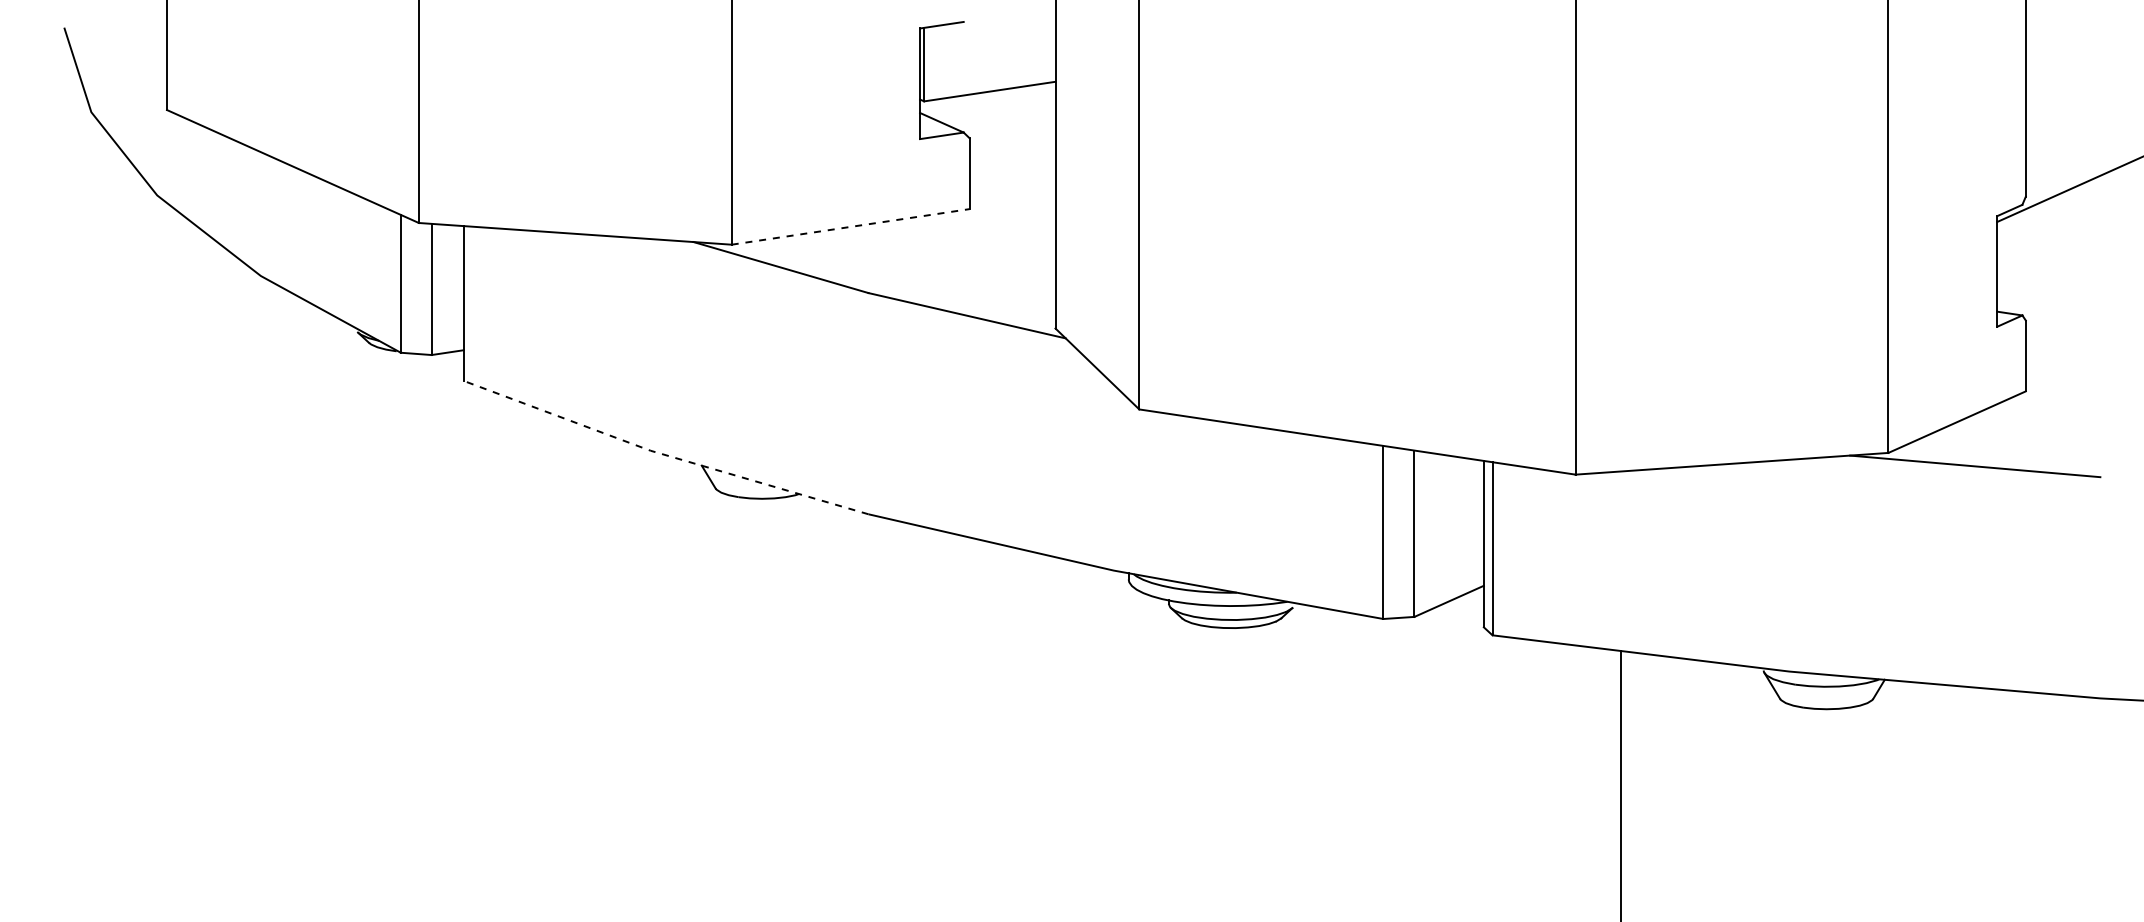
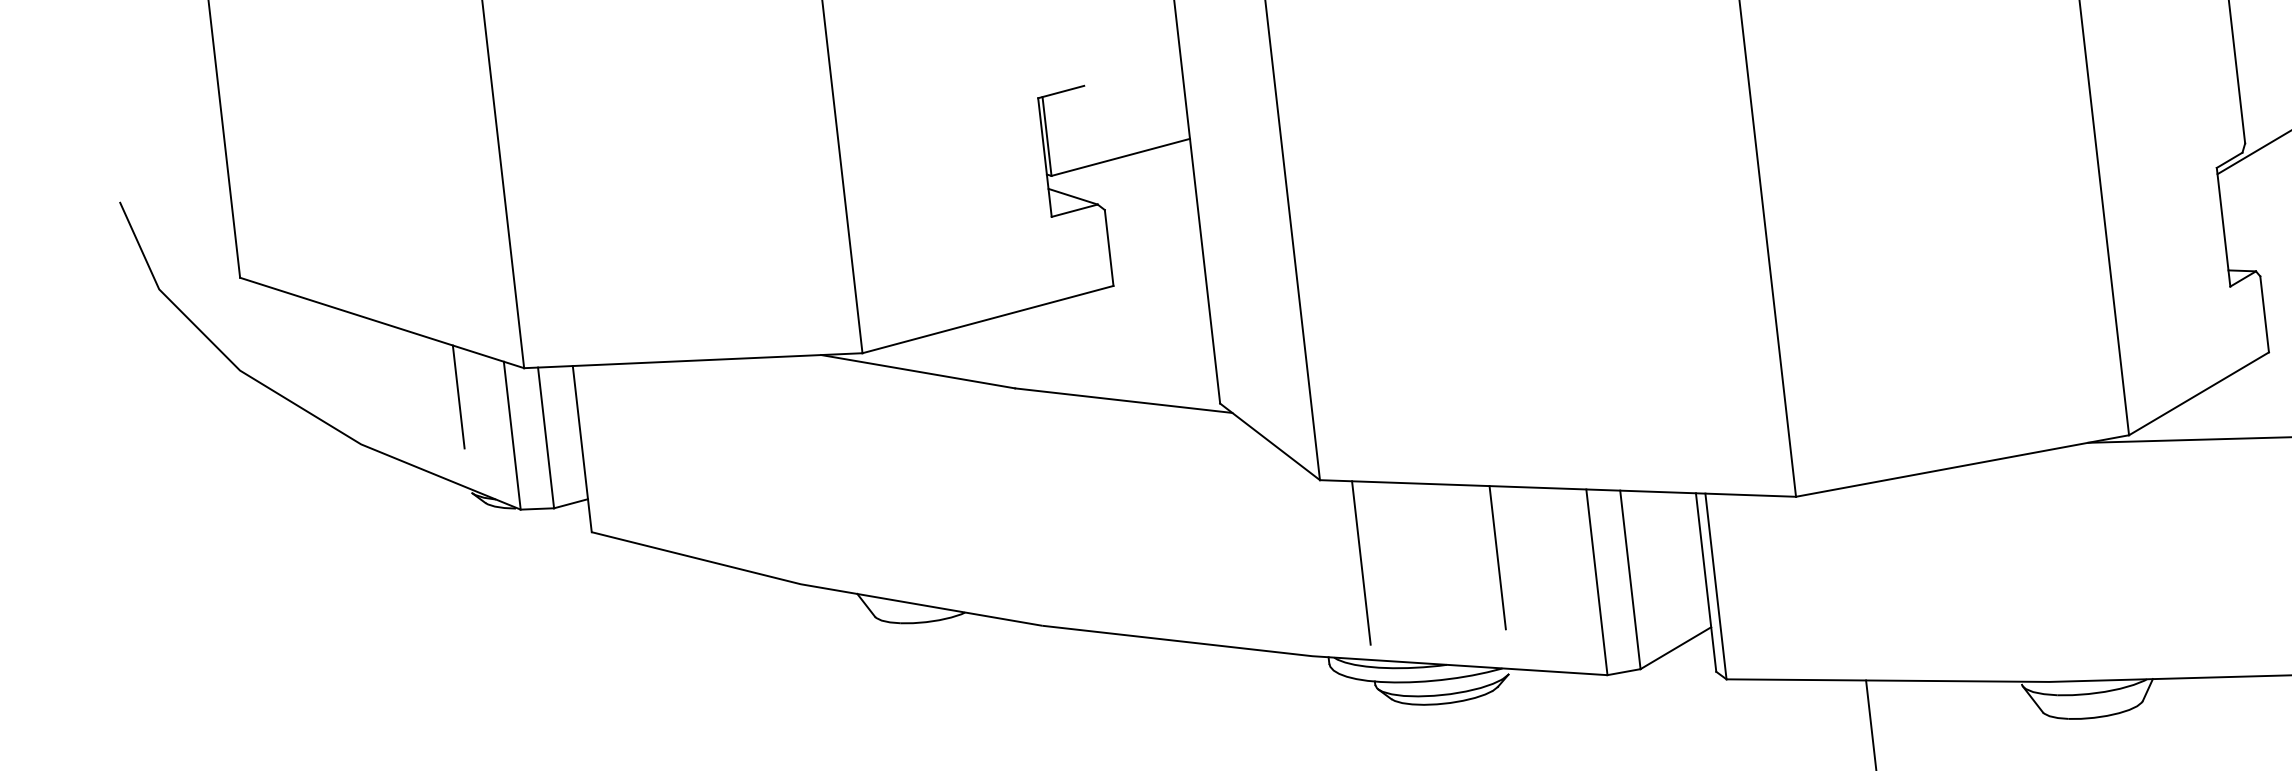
line: (851, 226) -> (988, 319), dashed -> solid
line: (355, 242) -> (458, 396), added
line: (663, 454) -> (814, 586), dashed -> solid
line: (1168, 489) -> (1361, 562), added
line: (1294, 499) -> (1497, 557), added

